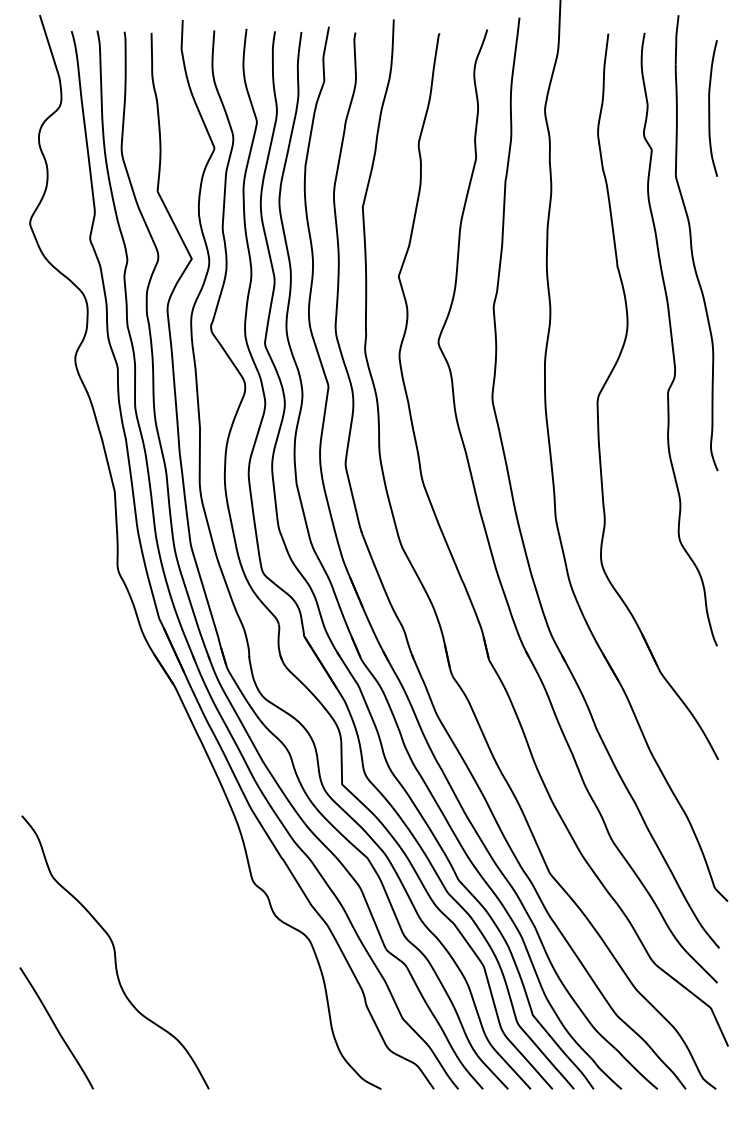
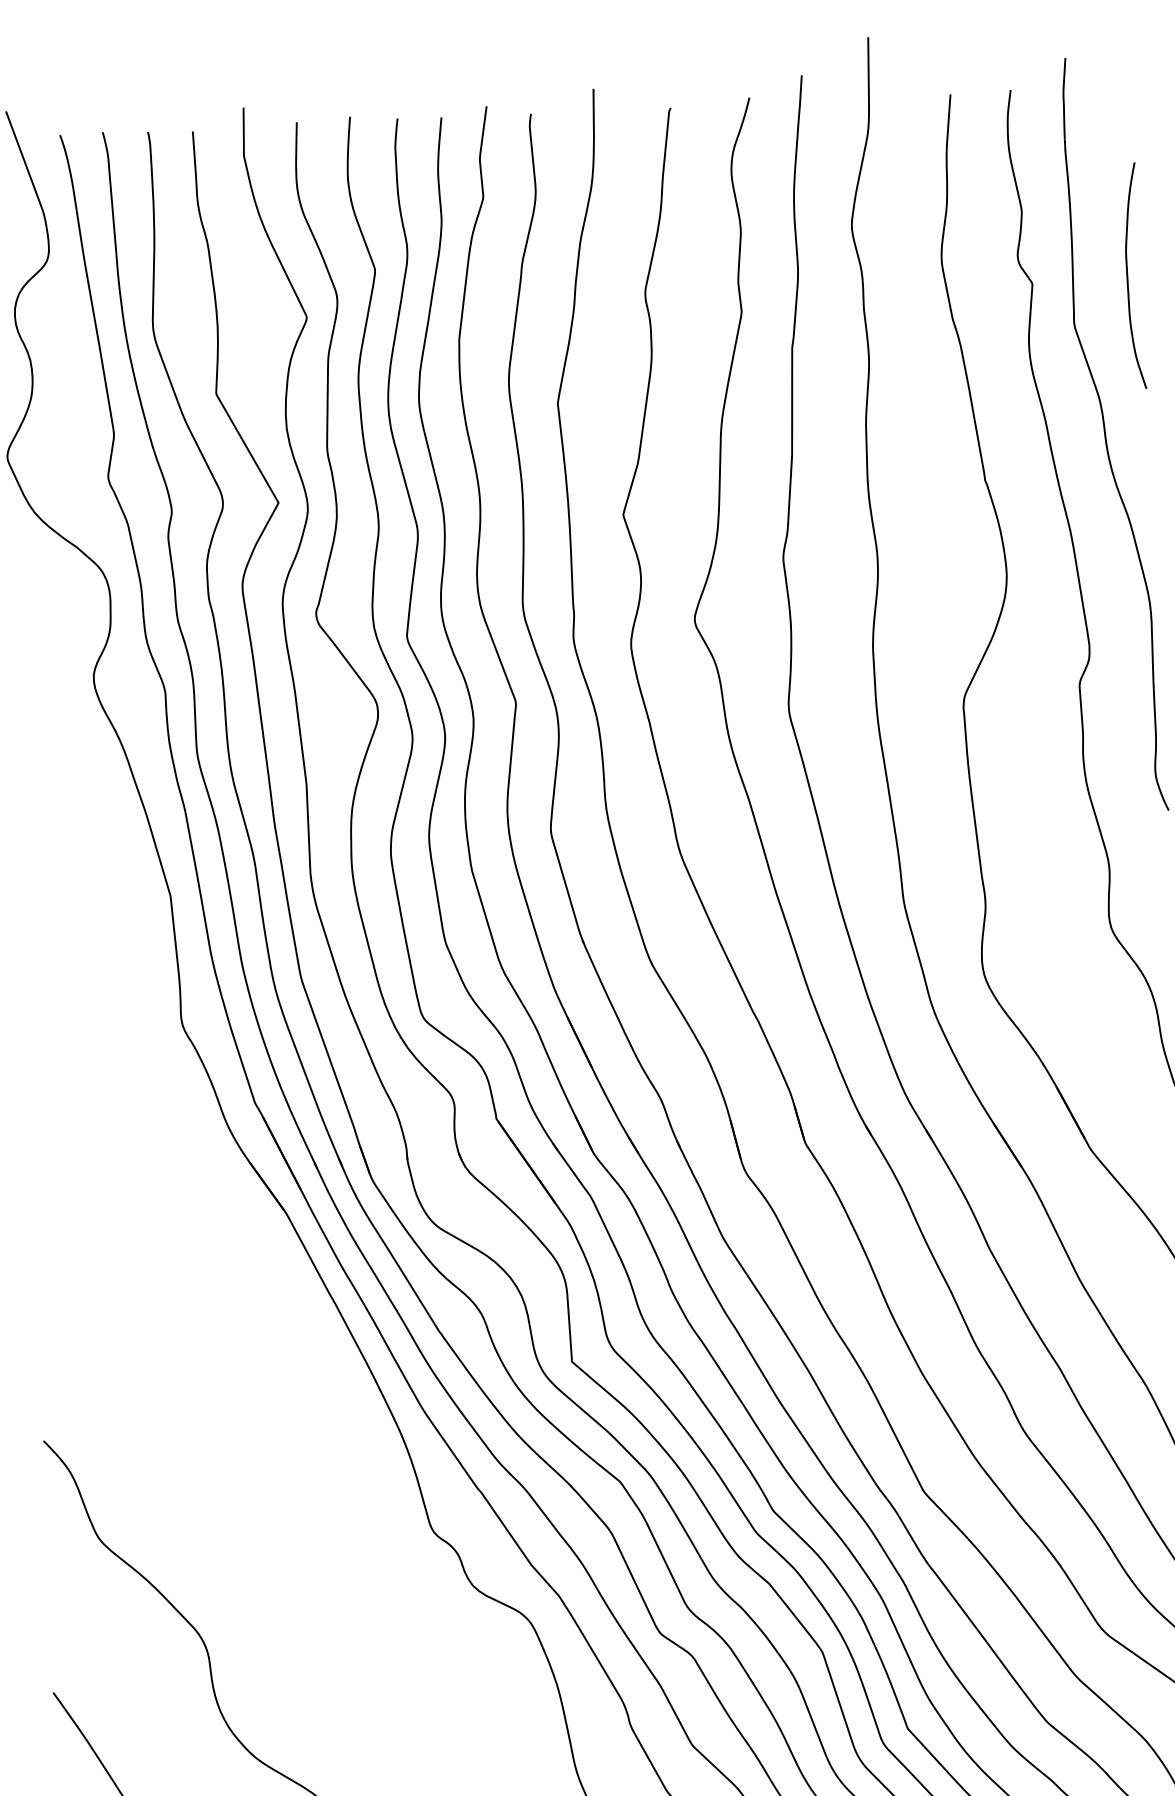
curve: (710, 108) -> (1129, 276), moved

